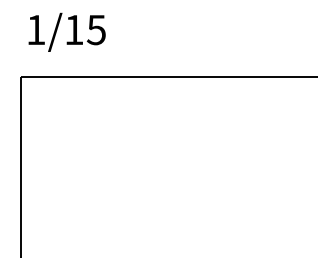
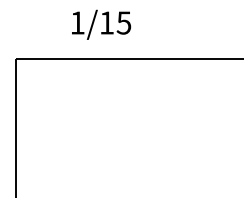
text: (67, 31) -> (101, 24), moved

